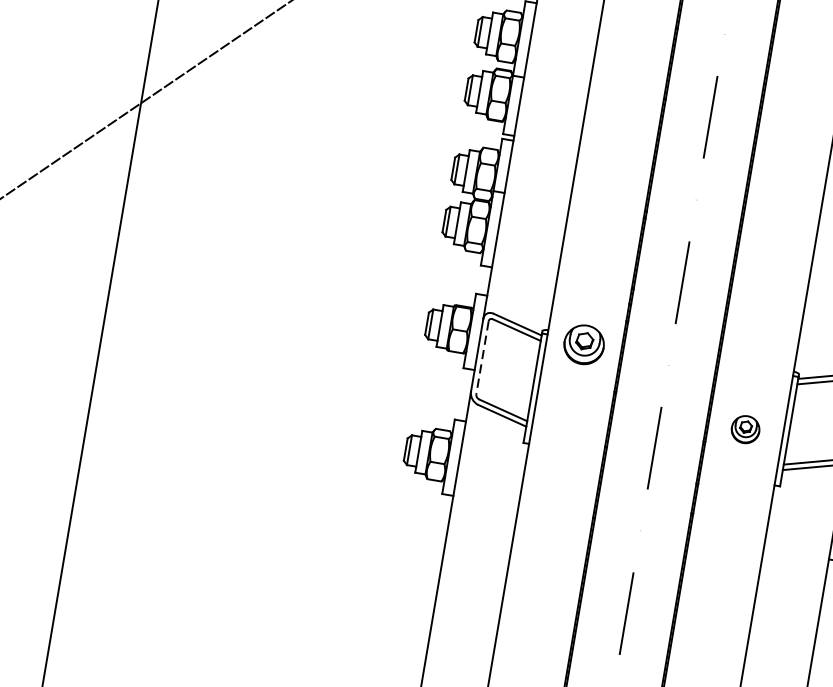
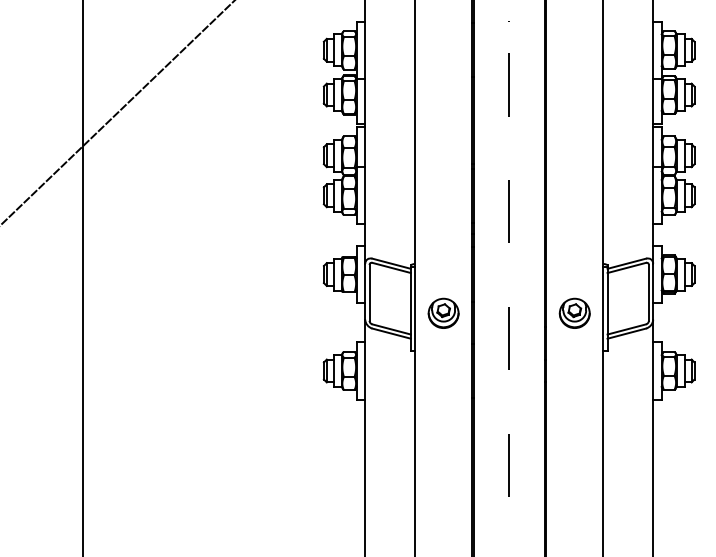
part: (584, 343) -> (443, 312), moved
line: (482, 357) -> (369, 292), dashed -> solid
part: (745, 428) -> (574, 312), size x1.43

